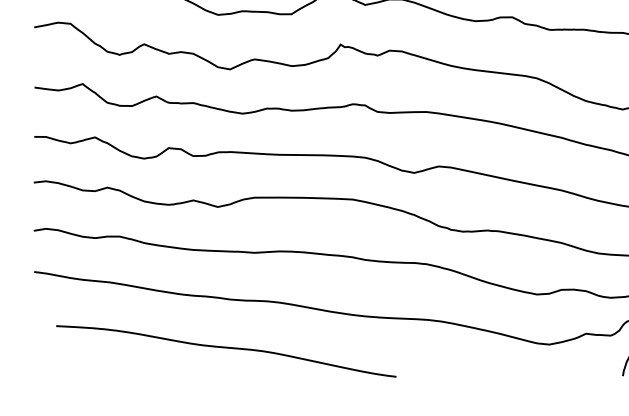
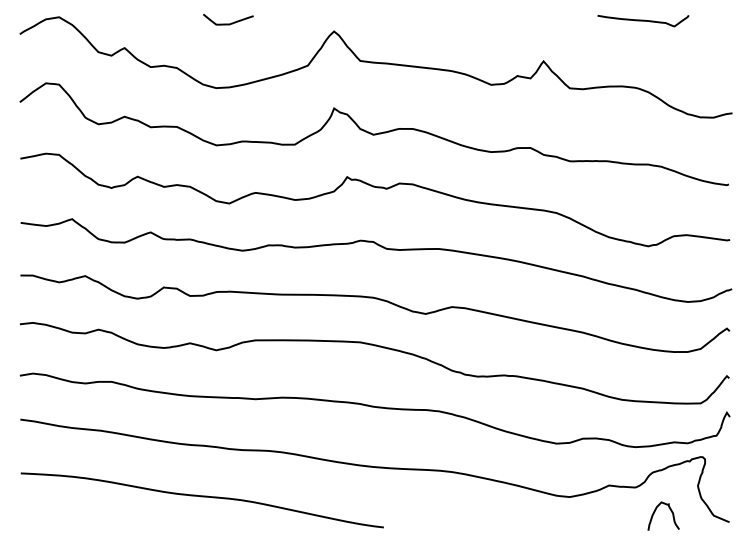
curve: (225, 348) -> (201, 497), moved

